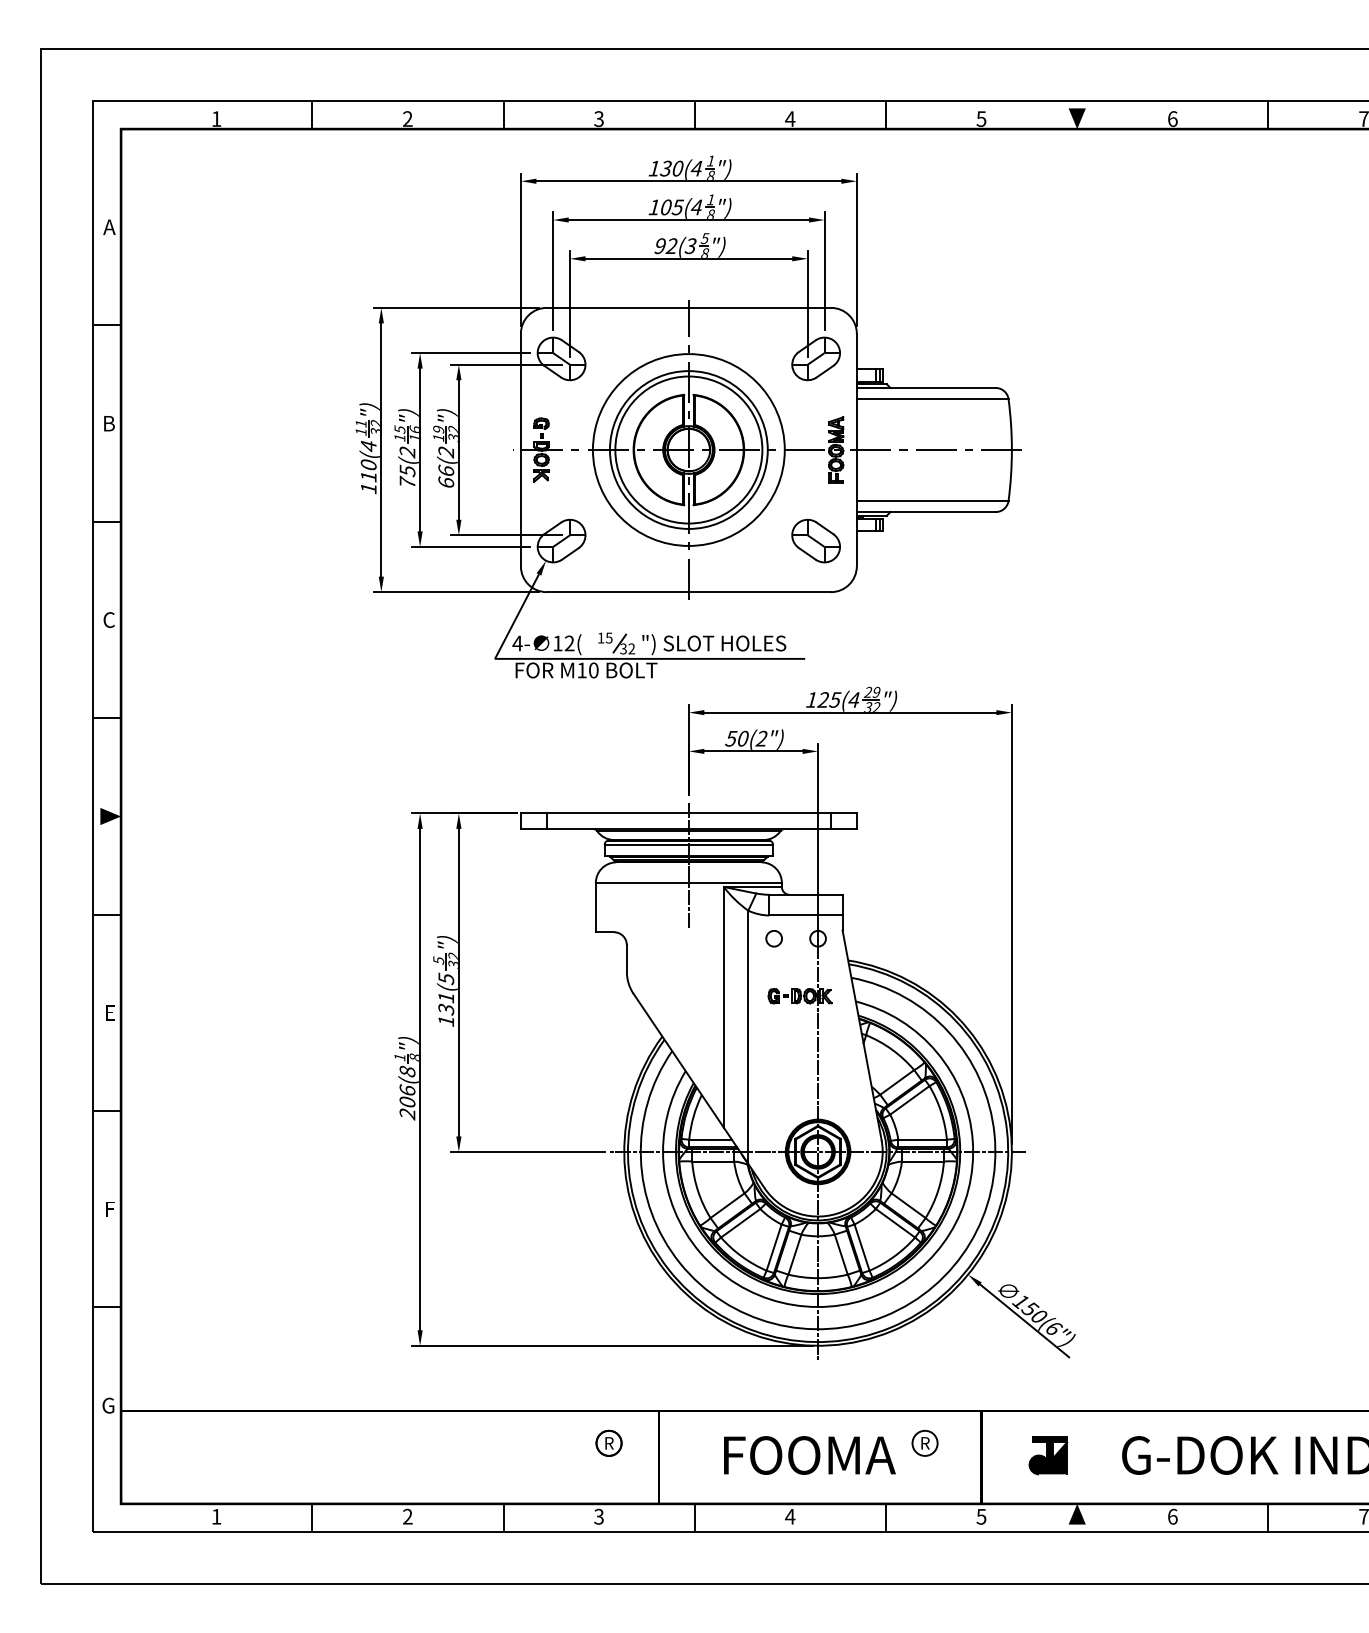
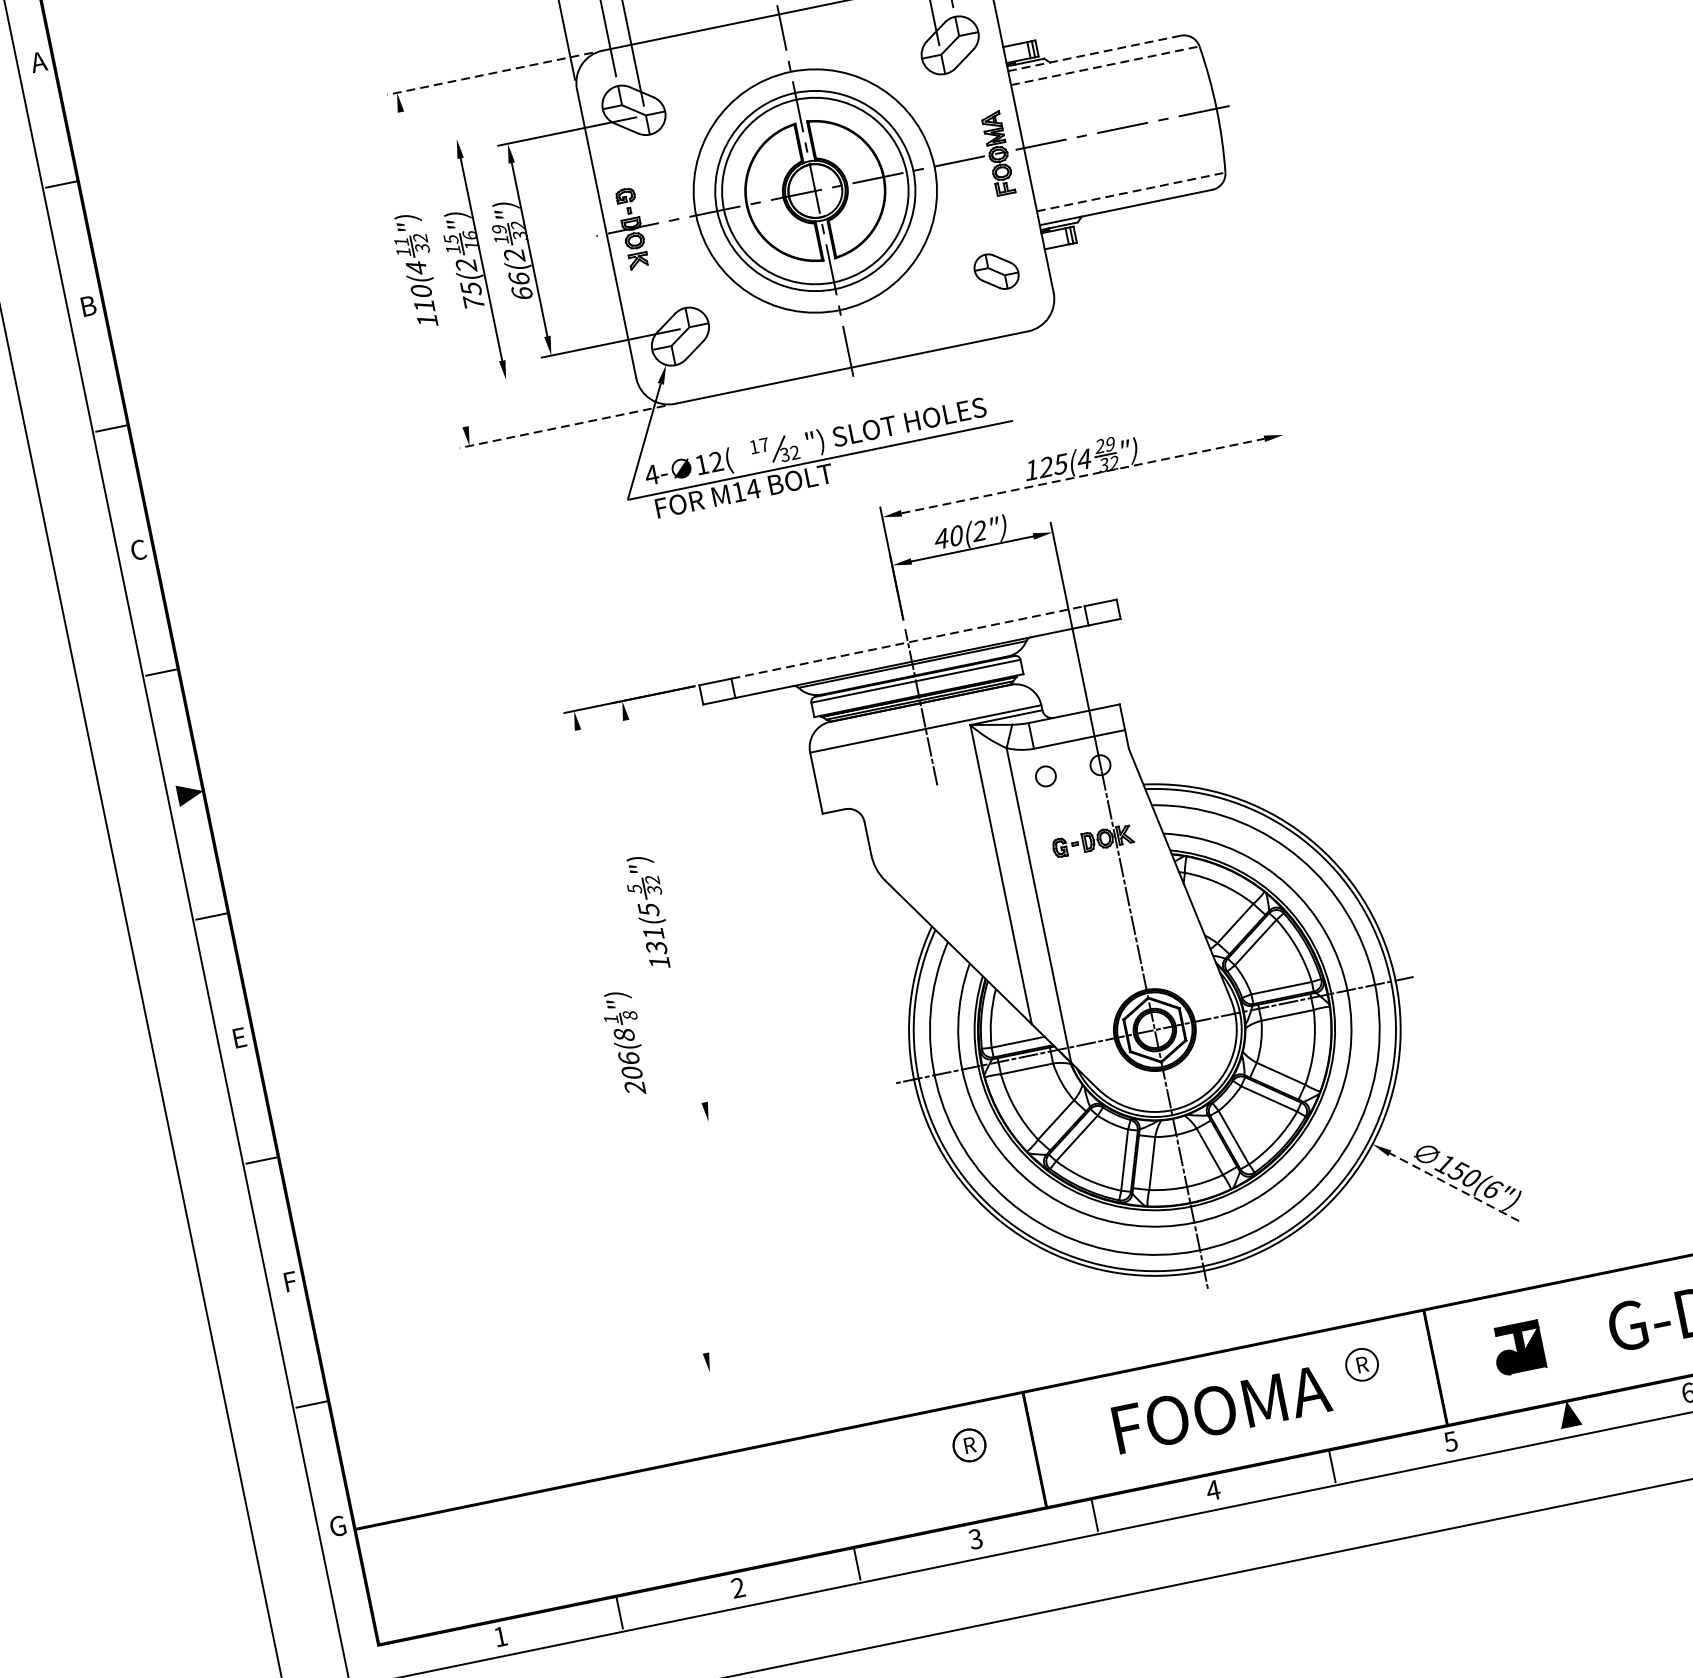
line: (456, 307) -> (490, 73), solid -> dashed
line: (470, 353) -> (519, 126), removed
line: (925, 388) -> (1093, 54), solid -> dashed
line: (932, 399) -> (1105, 66), solid -> dashed
line: (381, 449) -> (433, 268), removed
line: (932, 500) -> (1130, 191), solid -> dashed
part: (815, 540) -> (995, 271), size x0.7
line: (470, 546) -> (568, 366), removed
line: (456, 592) -> (562, 427), solid -> dashed
text: (608, 637) -> (763, 444), 15 -> 17
text: (593, 670) -> (753, 489), M10 -> M14
line: (850, 712) -> (1083, 475), solid -> dashed
text: (731, 738) -> (941, 538), 50(2") -> 40(2")
line: (689, 813) -> (908, 642), solid -> dashed
line: (1011, 924) -> (1337, 698), removed
line: (458, 982) -> (664, 911), removed
line: (420, 1079) -> (642, 1041), removed
line: (527, 1151) -> (793, 1103), removed
line: (1024, 1320) -> (1454, 1186), solid -> dashed
line: (612, 1345) -> (948, 1322), removed

